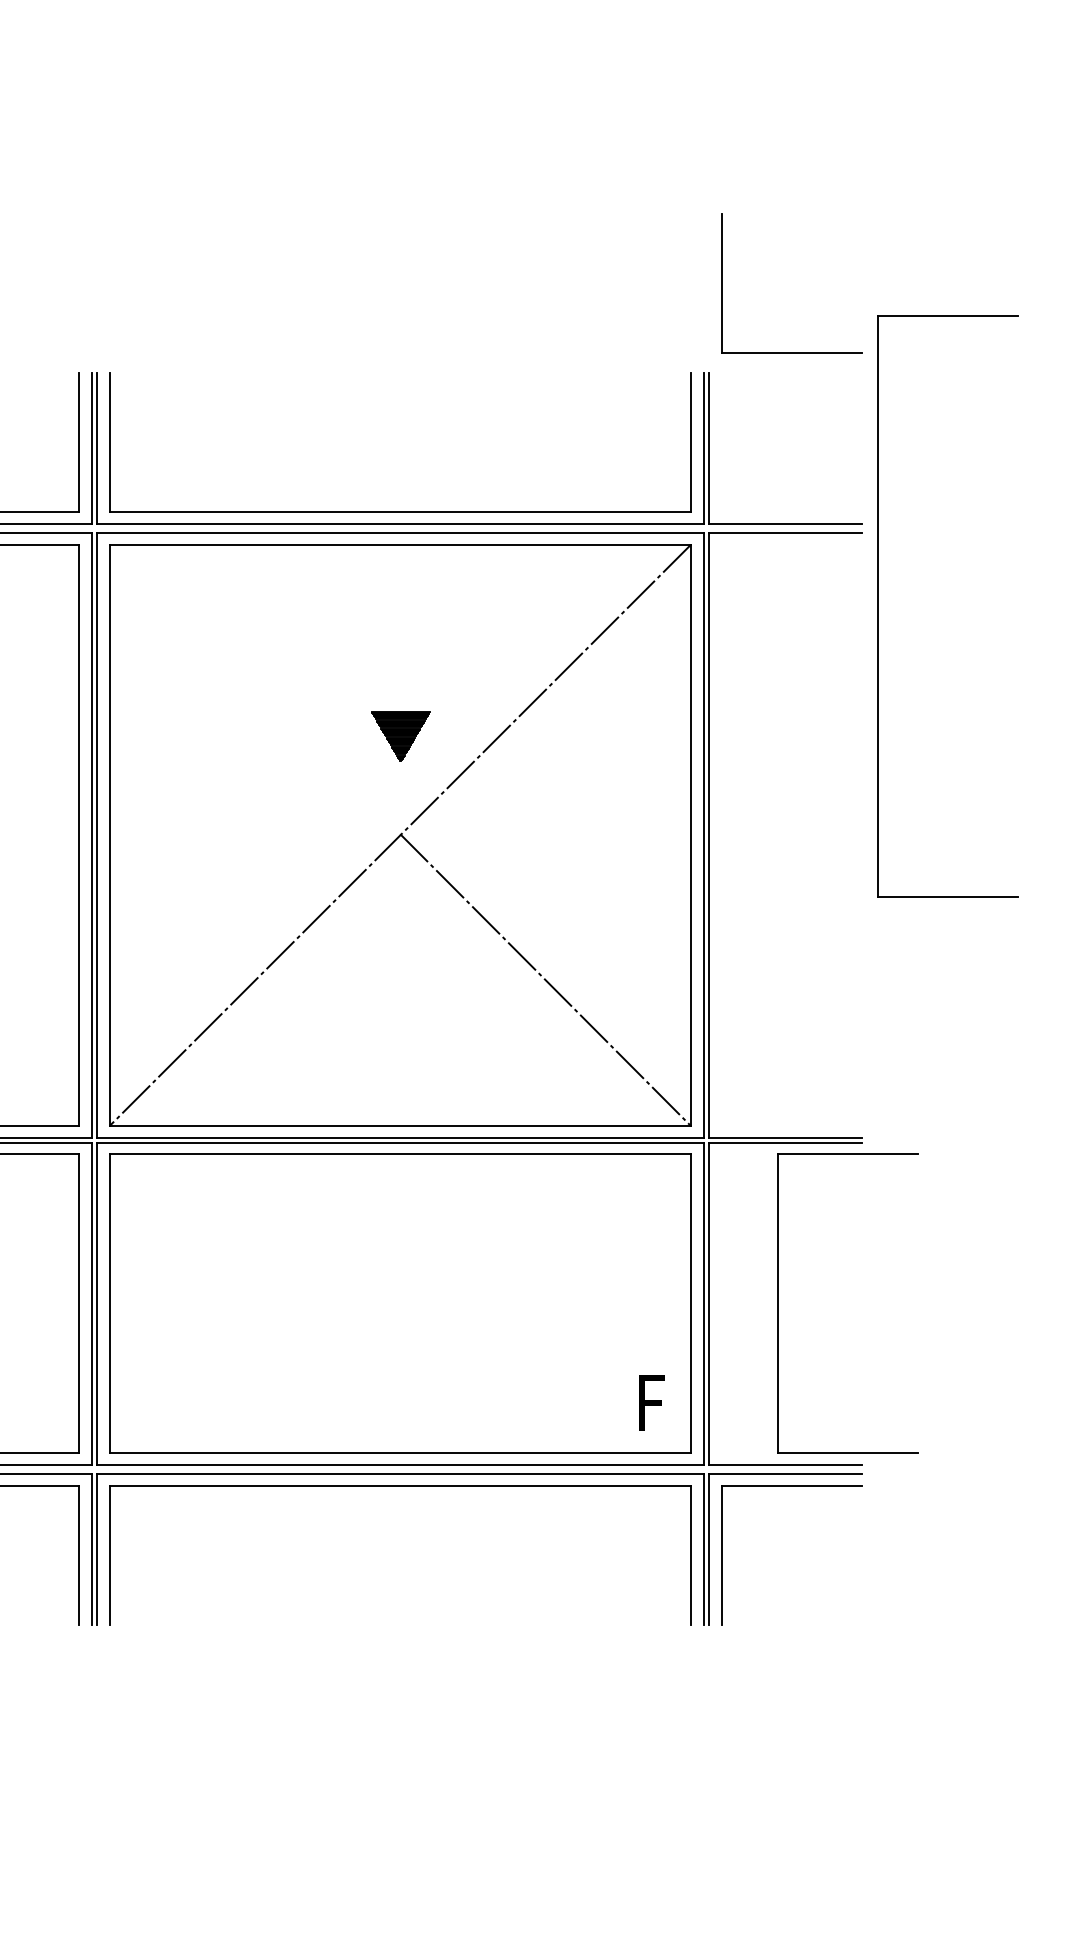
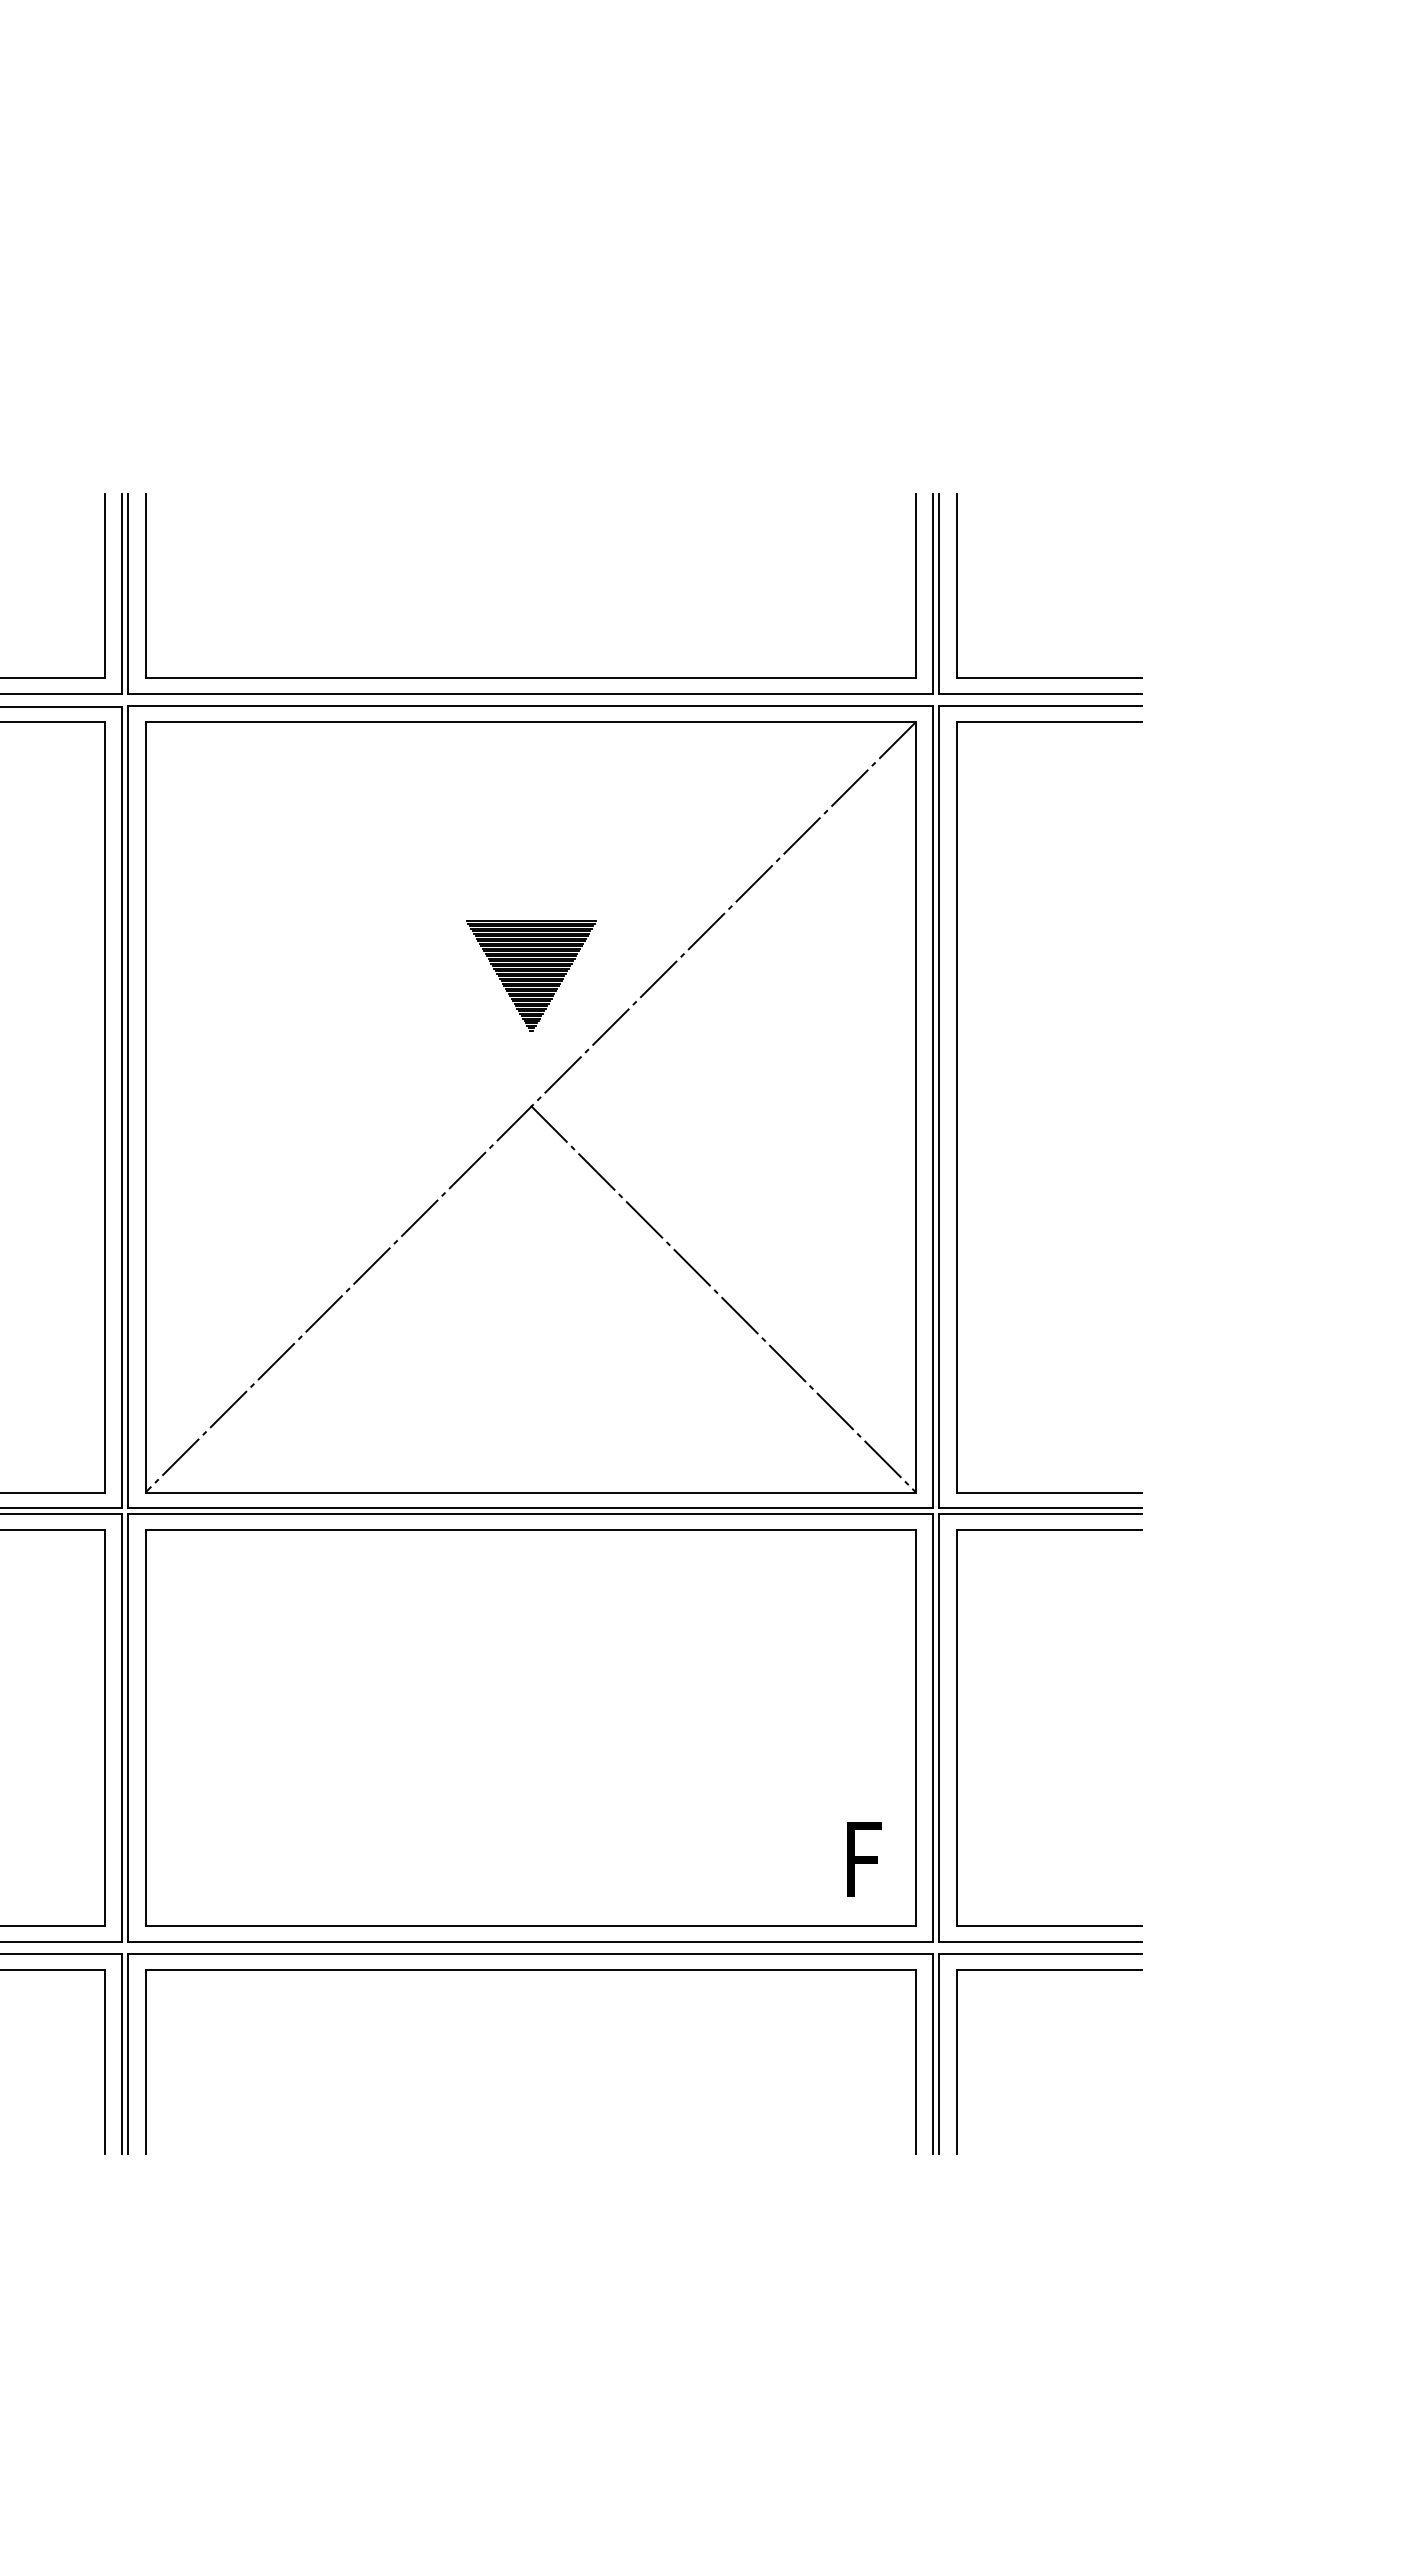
part: (722, 282) -> (957, 585), moved
part: (879, 607) -> (957, 1107), moved
part: (400, 736) -> (531, 975), size x1.67
part: (778, 1303) -> (957, 1727), moved

